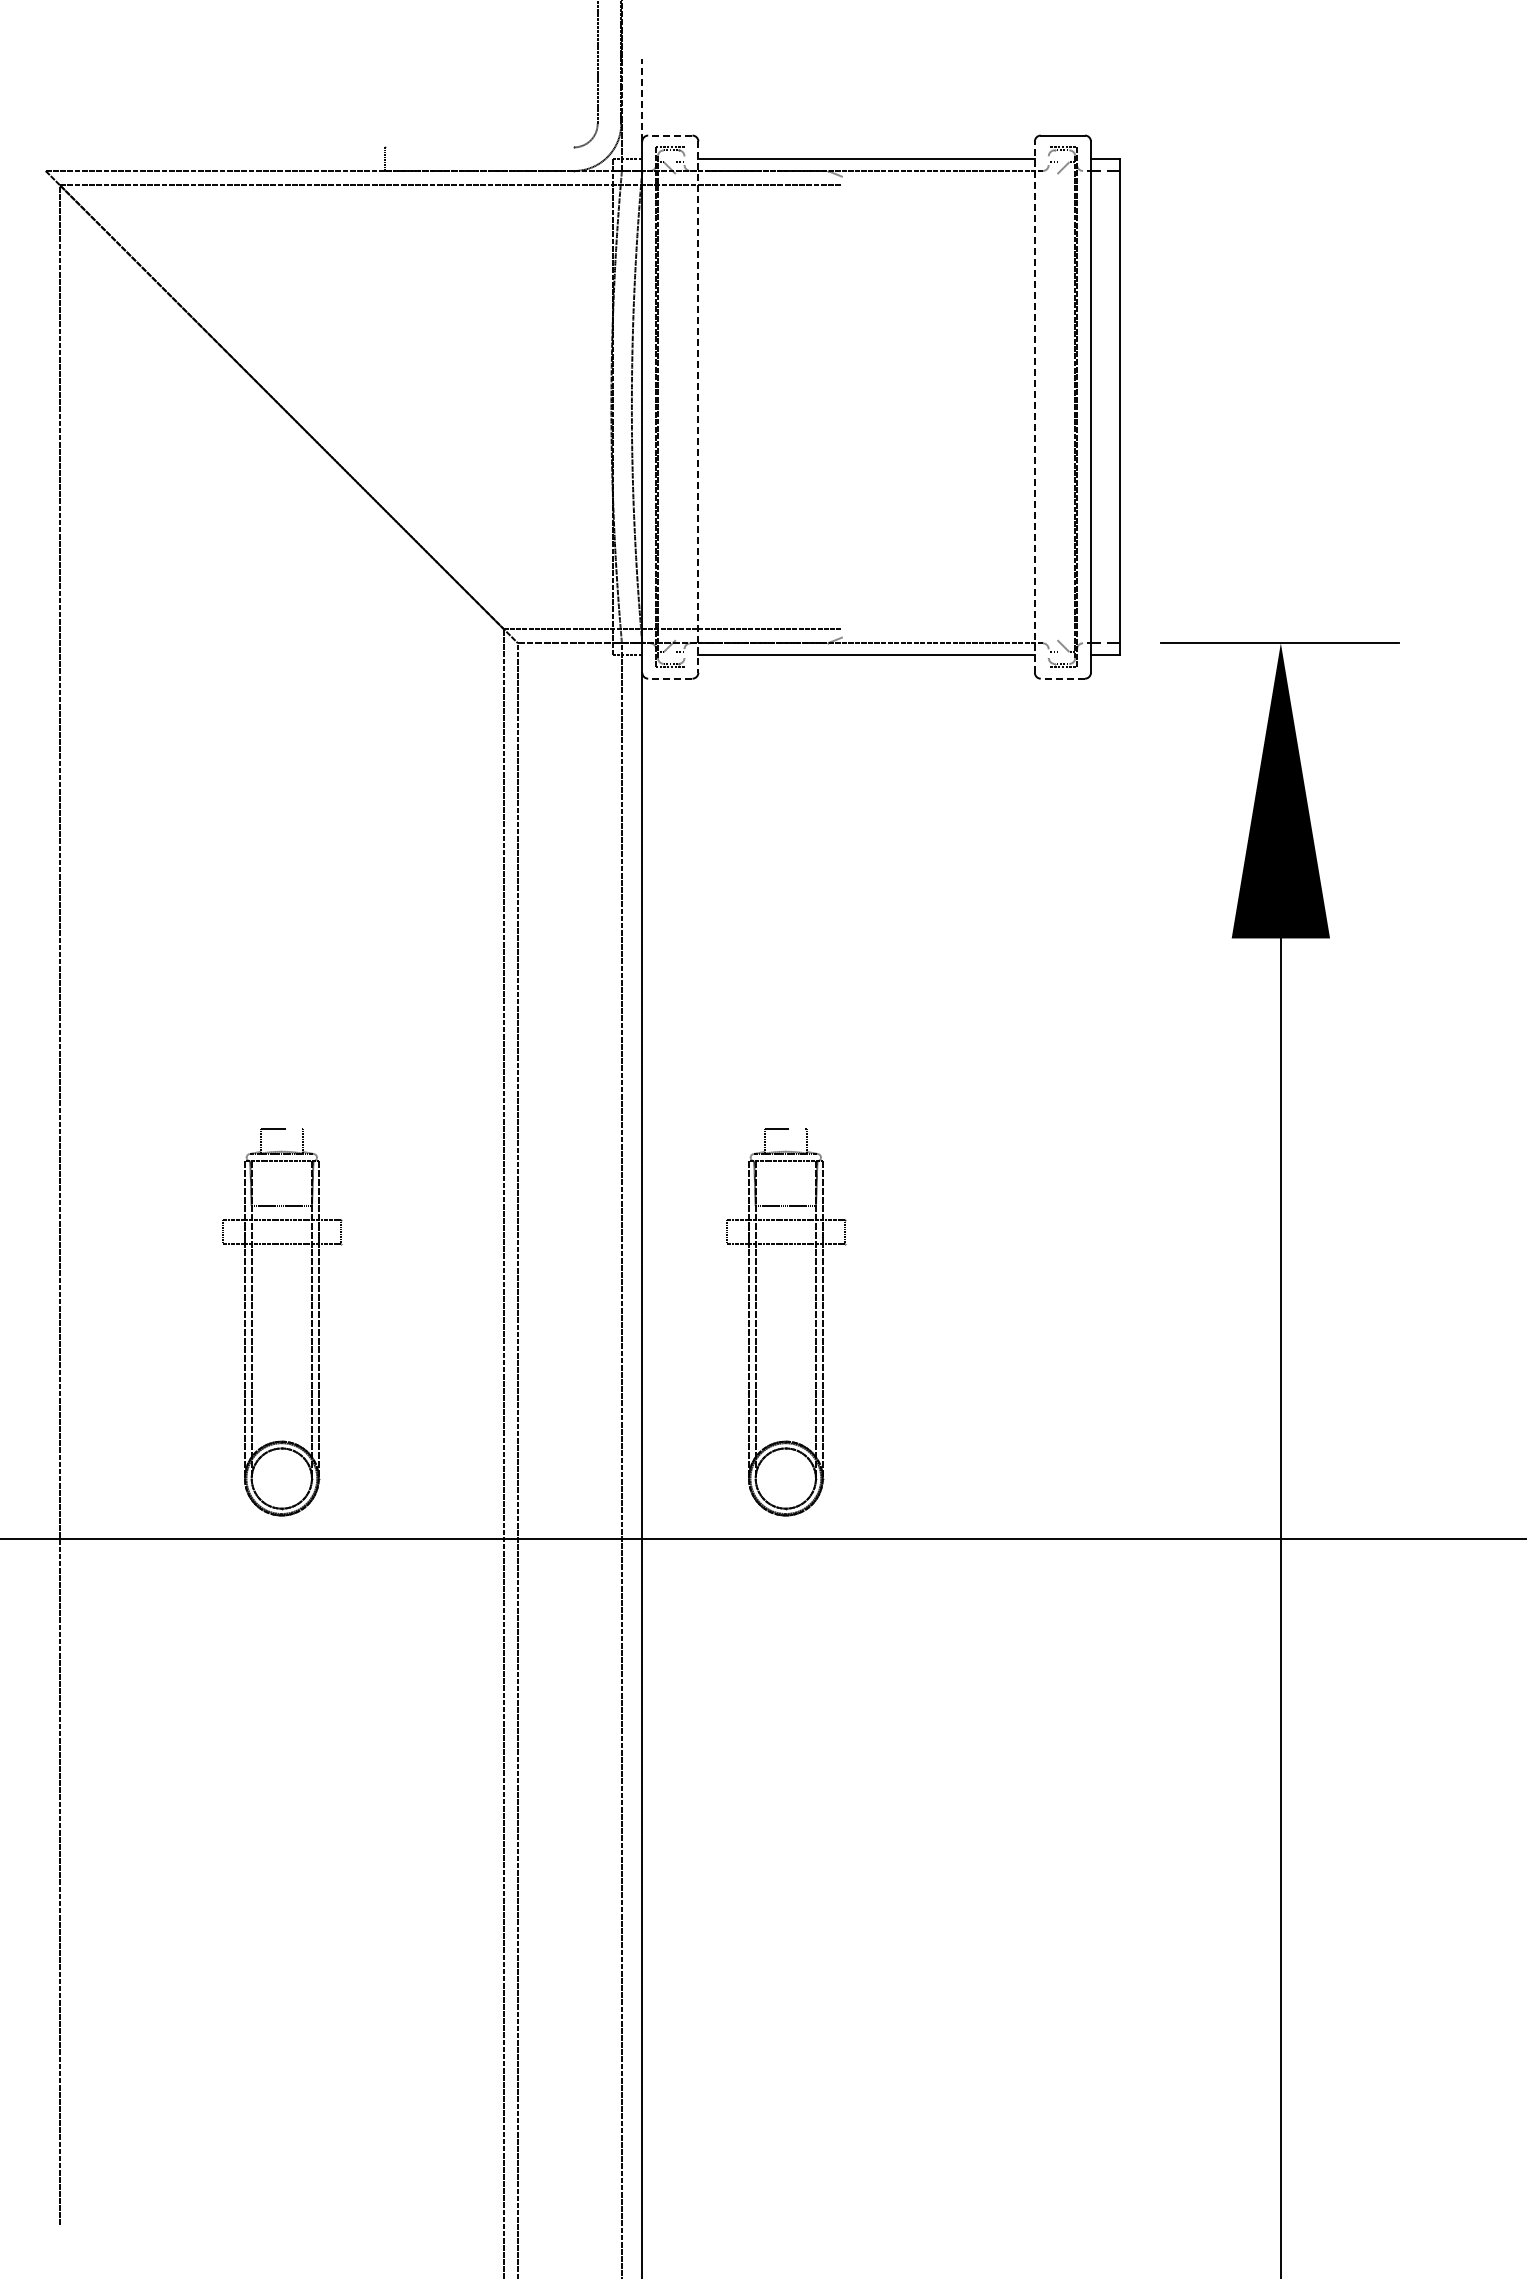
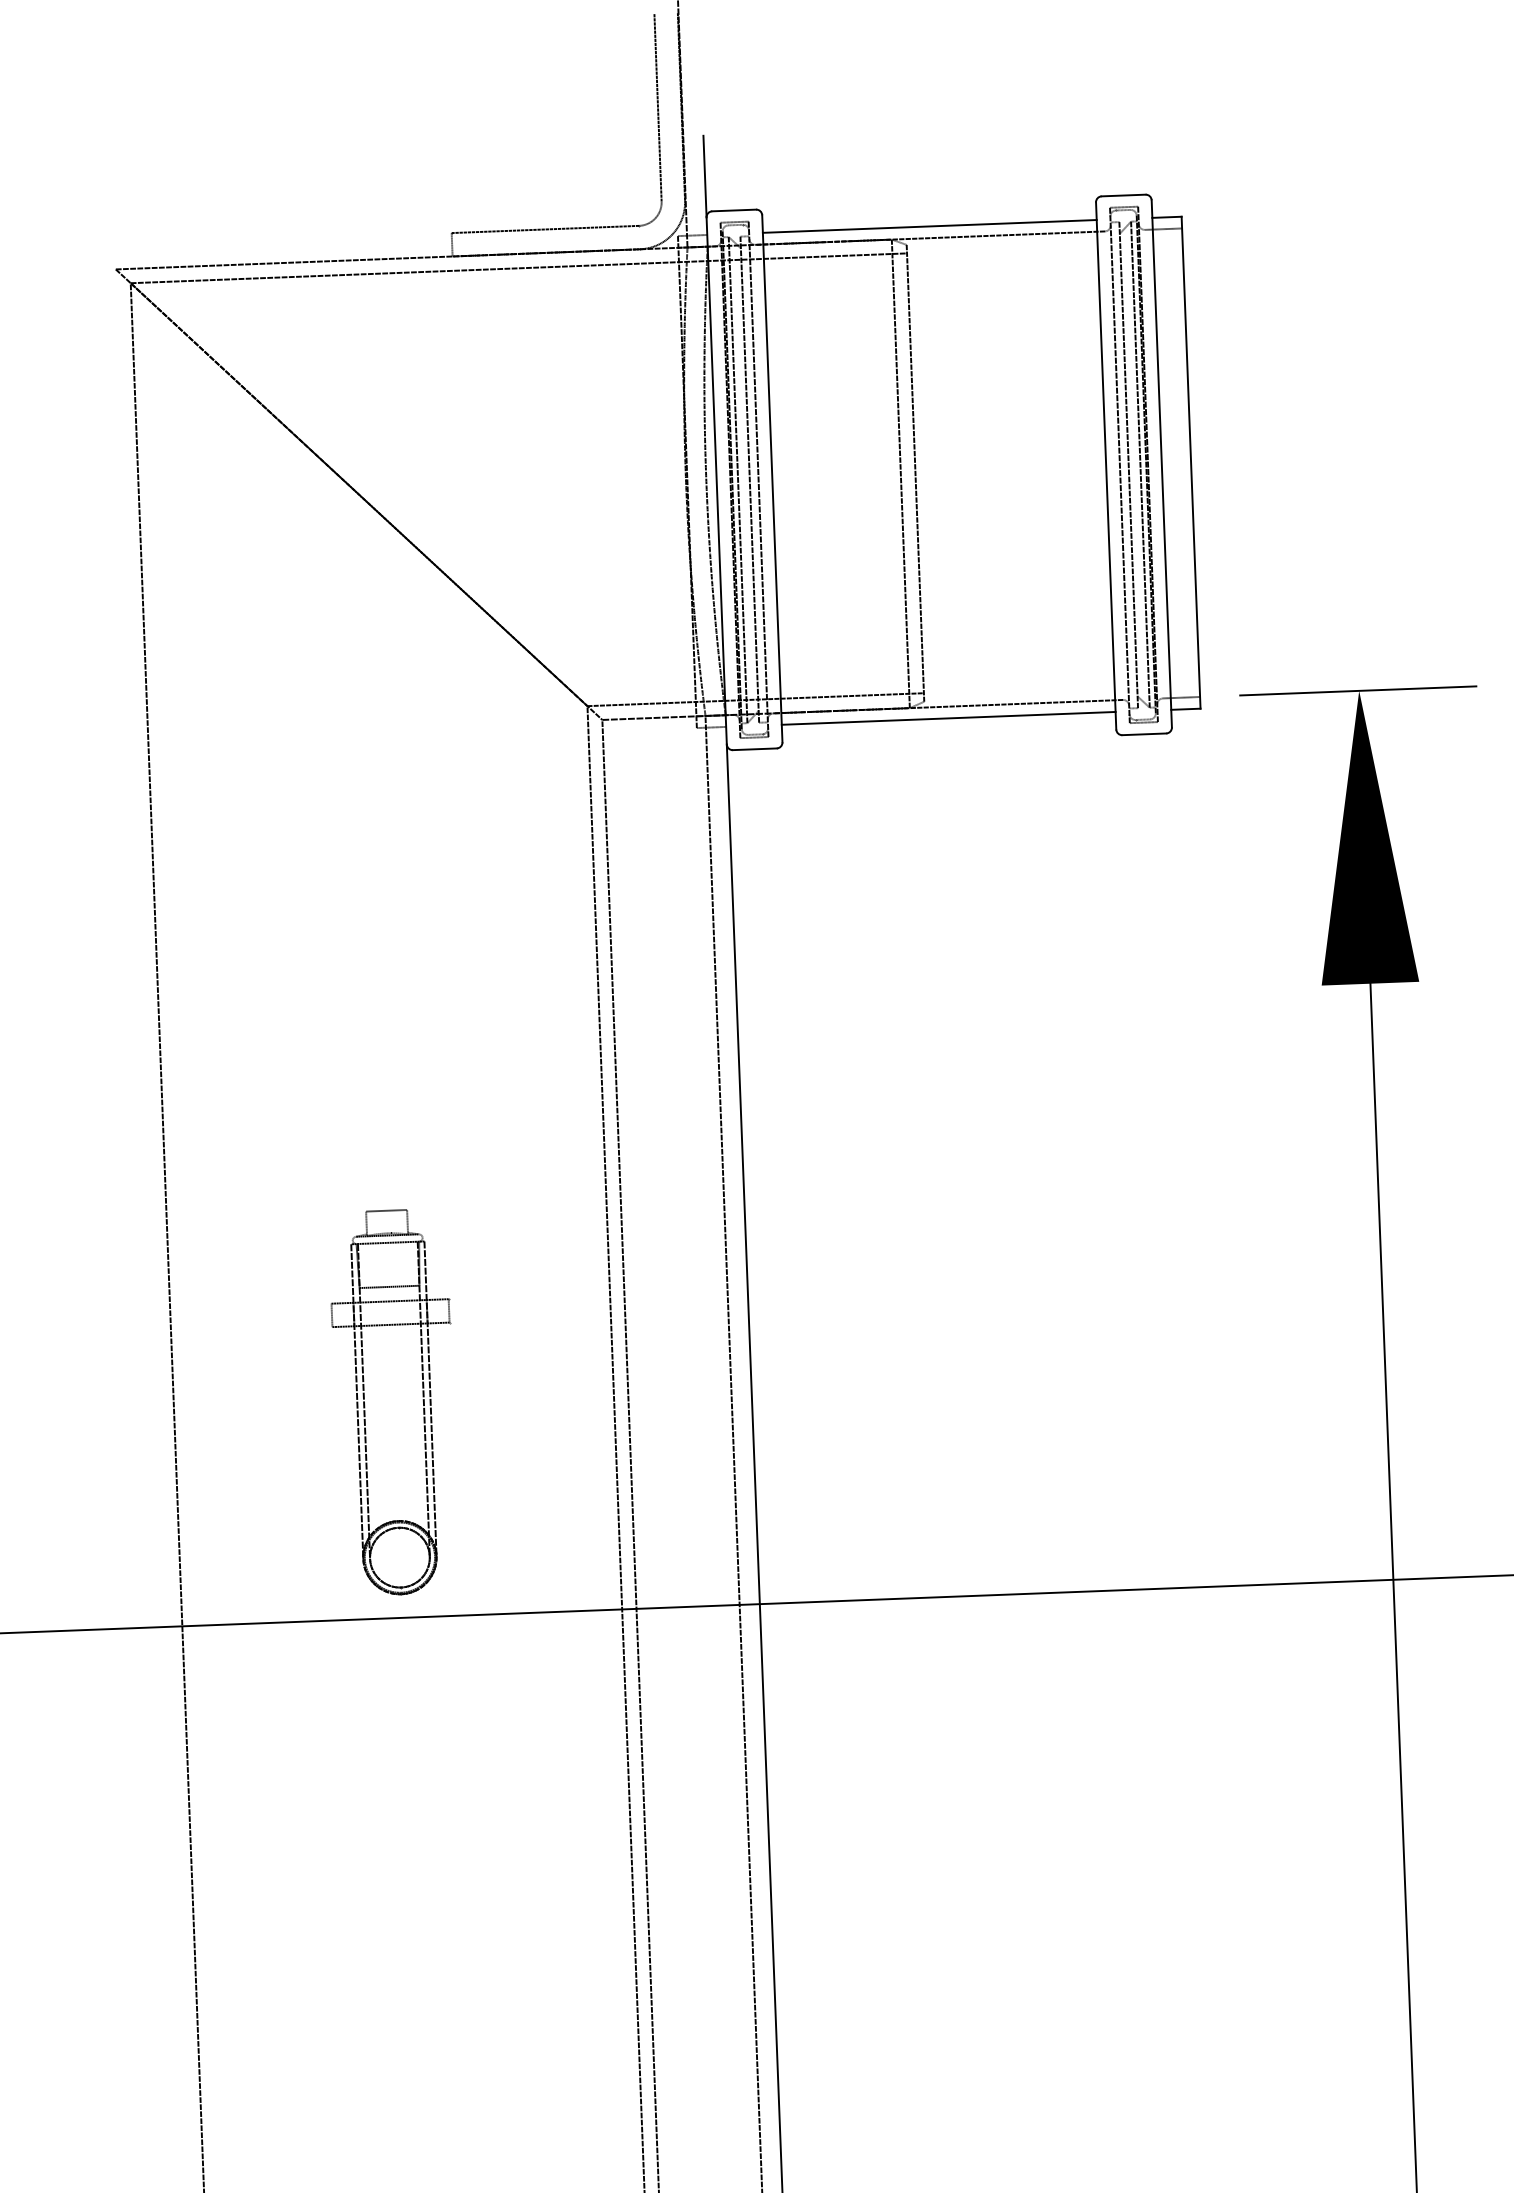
line: (642, 99) -> (705, 175), dashed -> solid
line: (669, 135) -> (733, 210), dashed -> solid
line: (479, 147) -> (545, 229), added
line: (684, 406) -> (758, 478), added
line: (842, 406) -> (915, 472), added
line: (1048, 406) -> (1119, 464), added
line: (663, 407) -> (737, 480), added
line: (675, 407) -> (749, 480), added
line: (698, 407) -> (772, 479), dashed -> solid
line: (827, 407) -> (900, 474), added
line: (1034, 407) -> (1105, 466), dashed -> solid
line: (1057, 407) -> (1128, 465), added
line: (1069, 407) -> (1140, 465), added
line: (669, 678) -> (754, 749), dashed -> solid
line: (1062, 678) -> (1143, 734), dashed -> solid
part: (815, 1322) -> (923, 1382), removed

